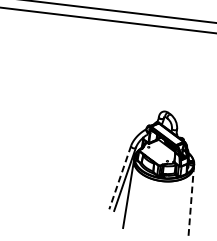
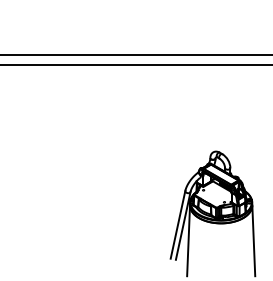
line: (120, 177) -> (178, 224), dashed -> solid
line: (190, 201) -> (253, 240), dashed -> solid

